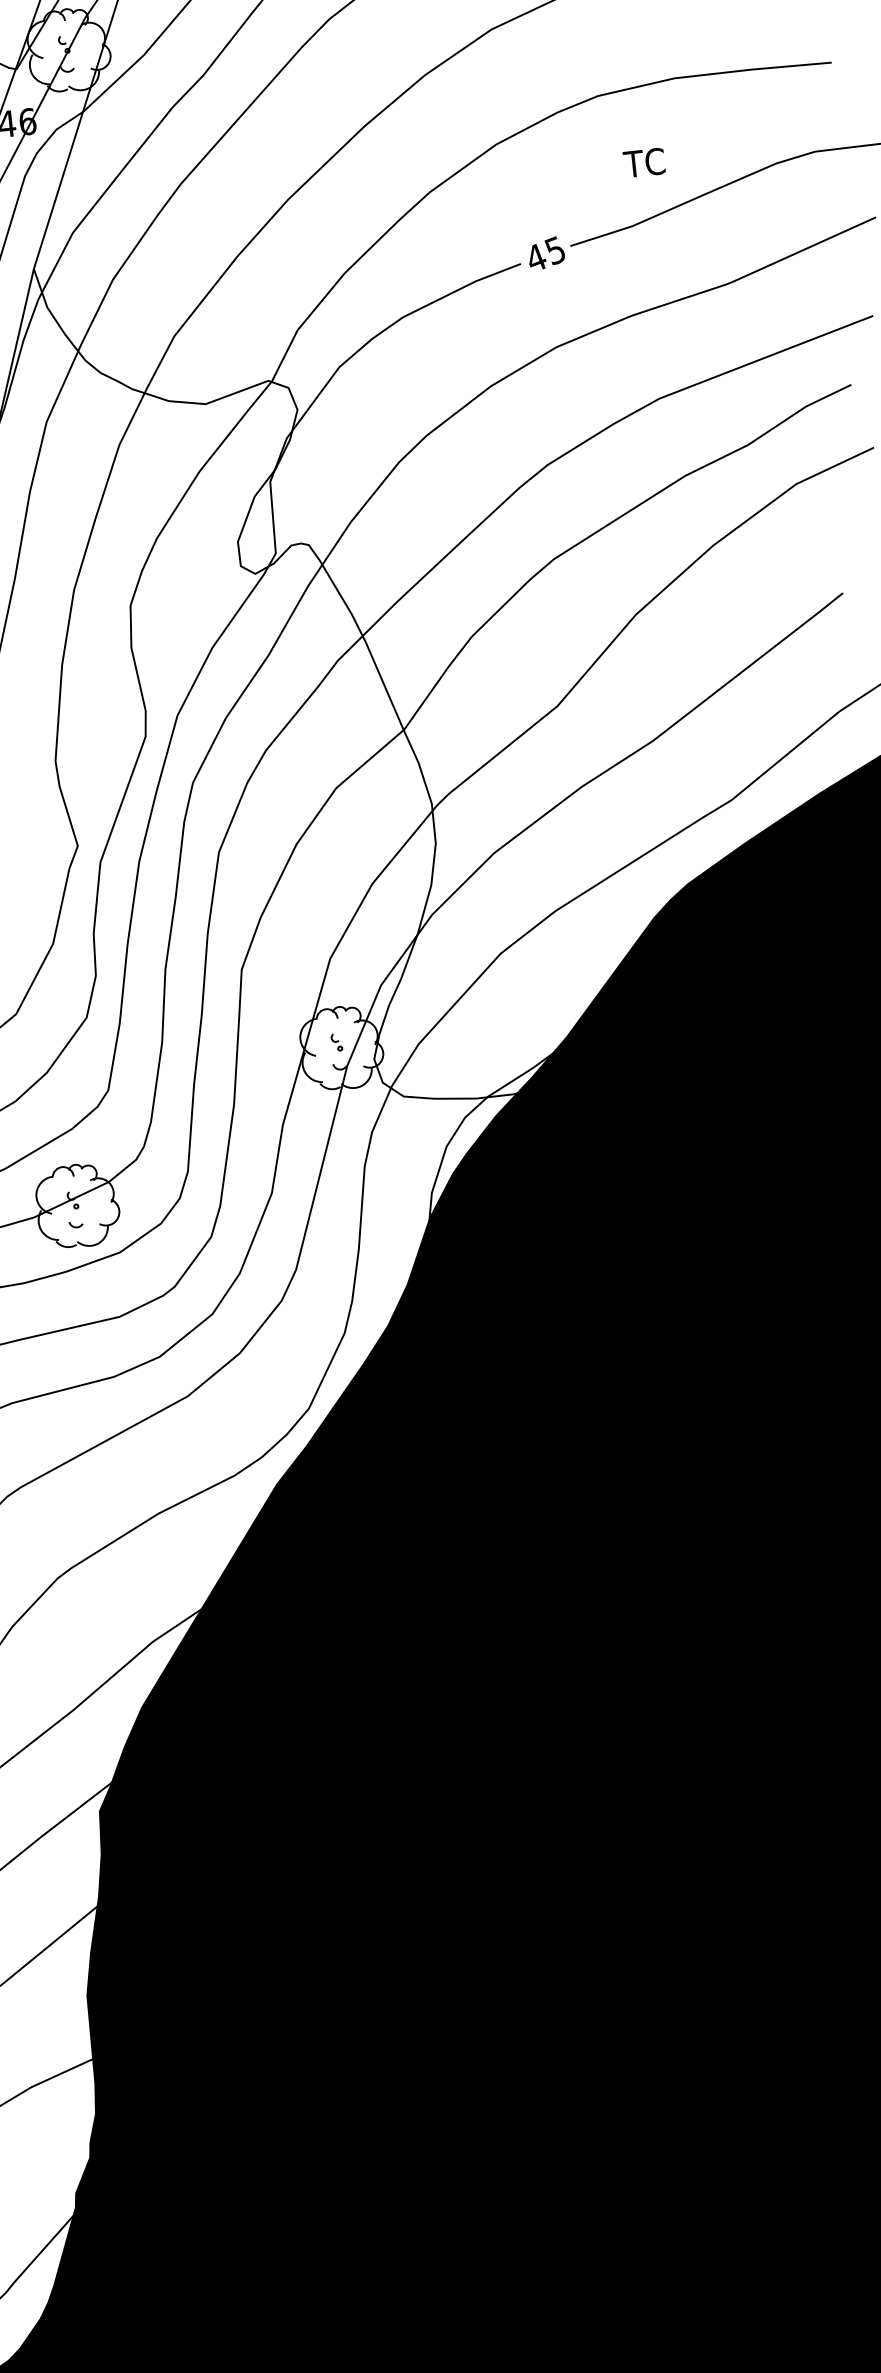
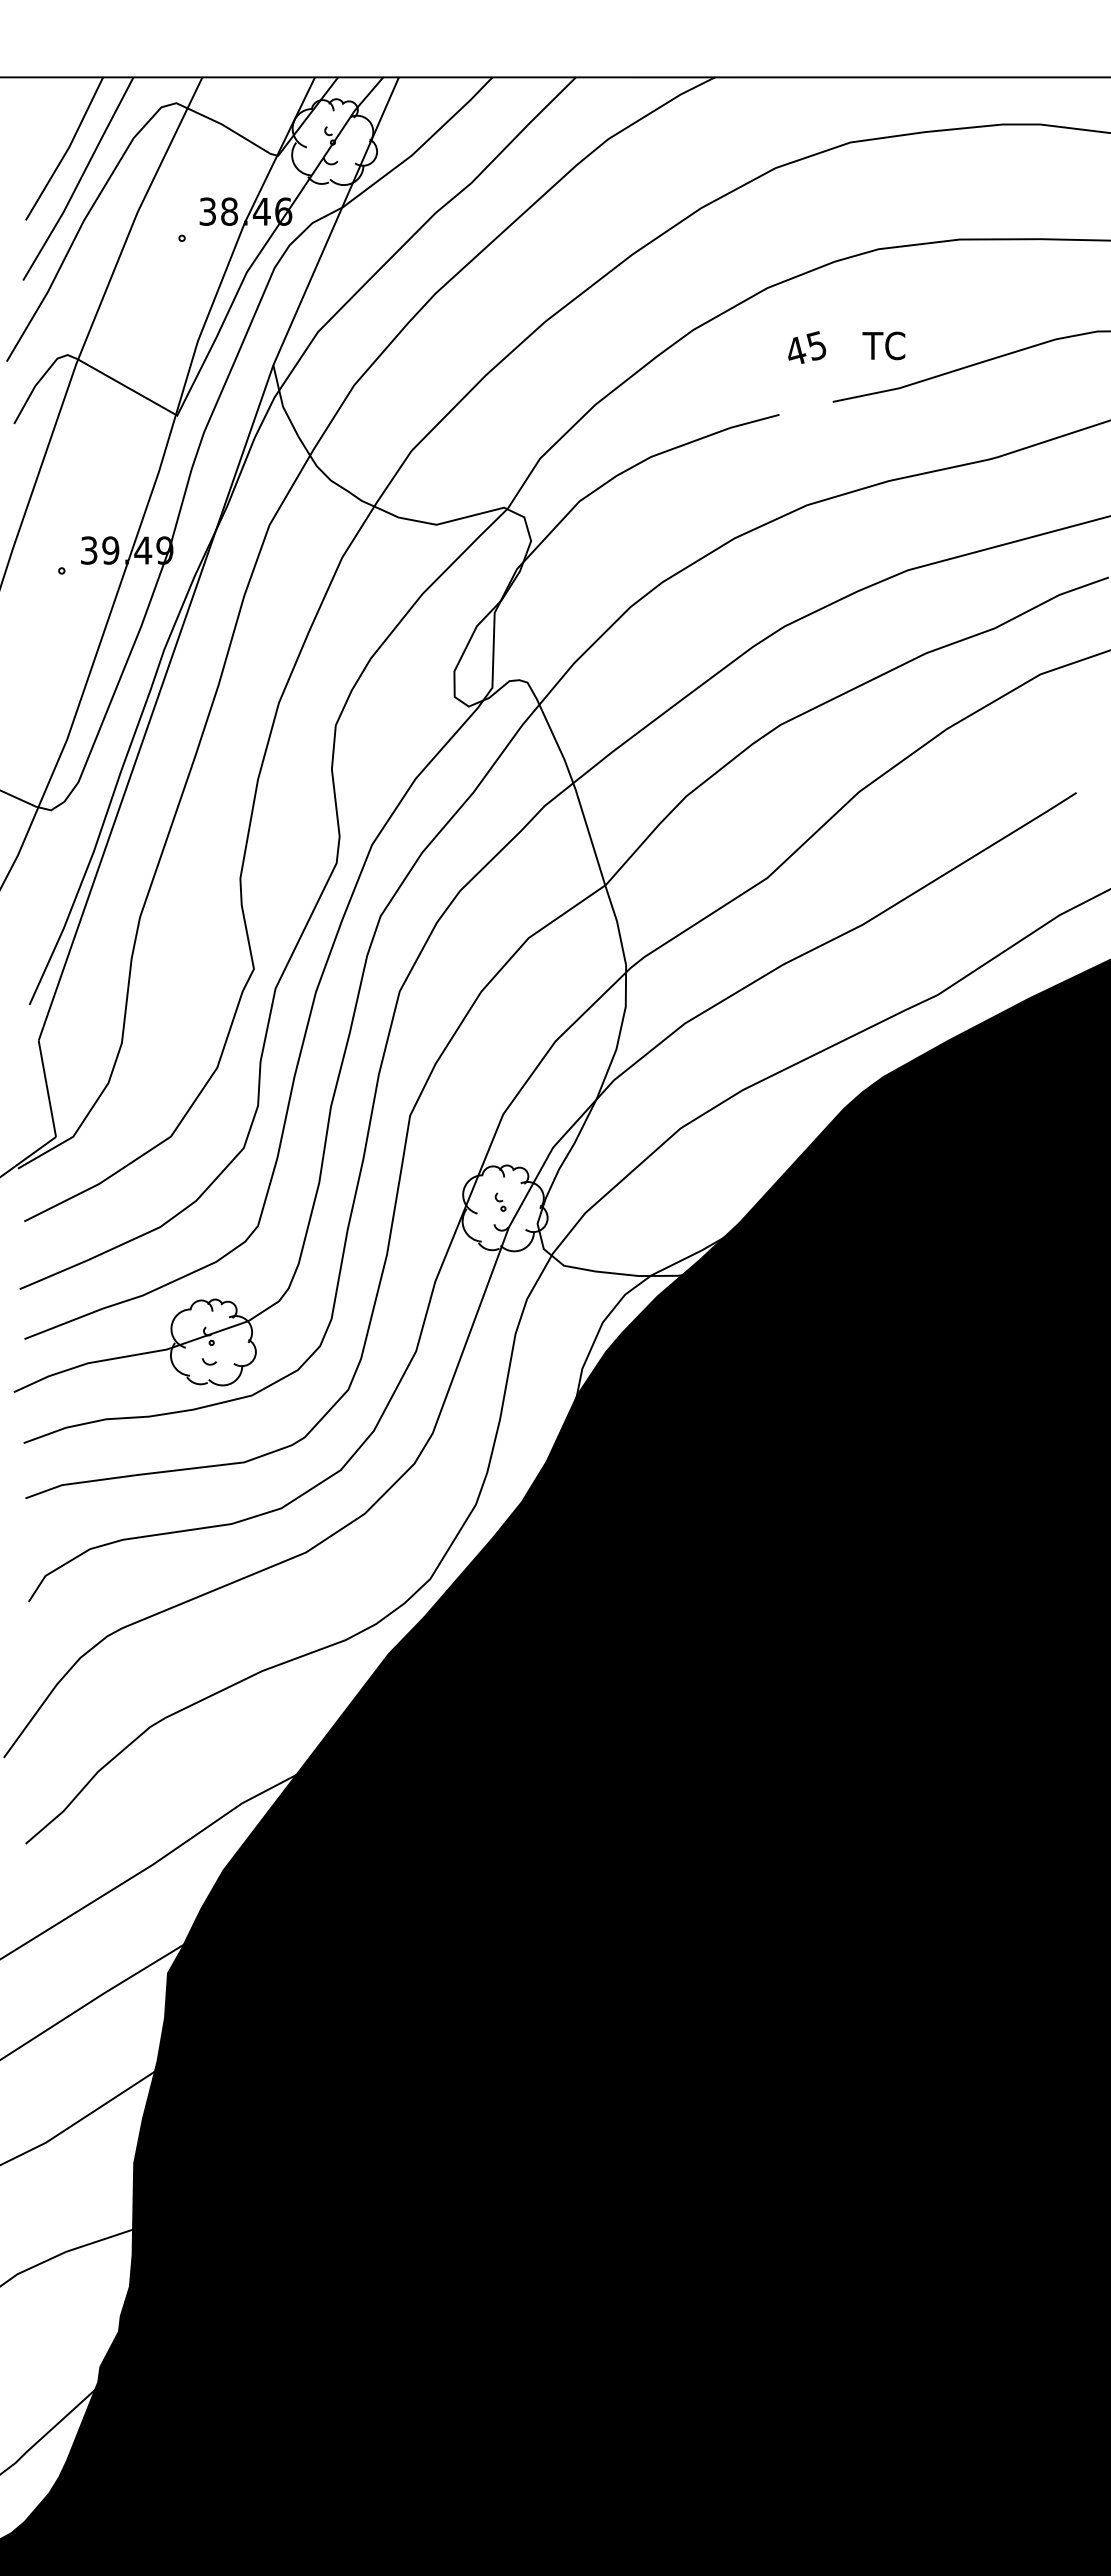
text: (643, 162) -> (883, 345), moved
text: (546, 253) -> (807, 347), moved

